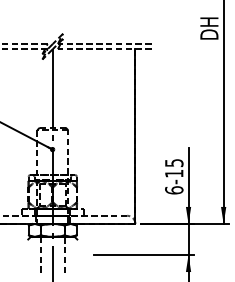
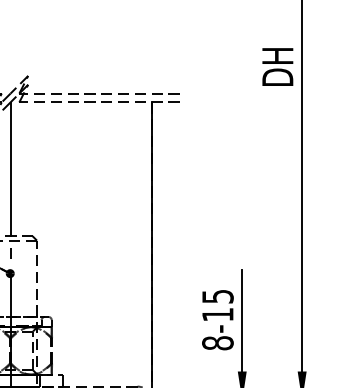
text: (174, 190) -> (218, 343), 6-15 -> 8-15

